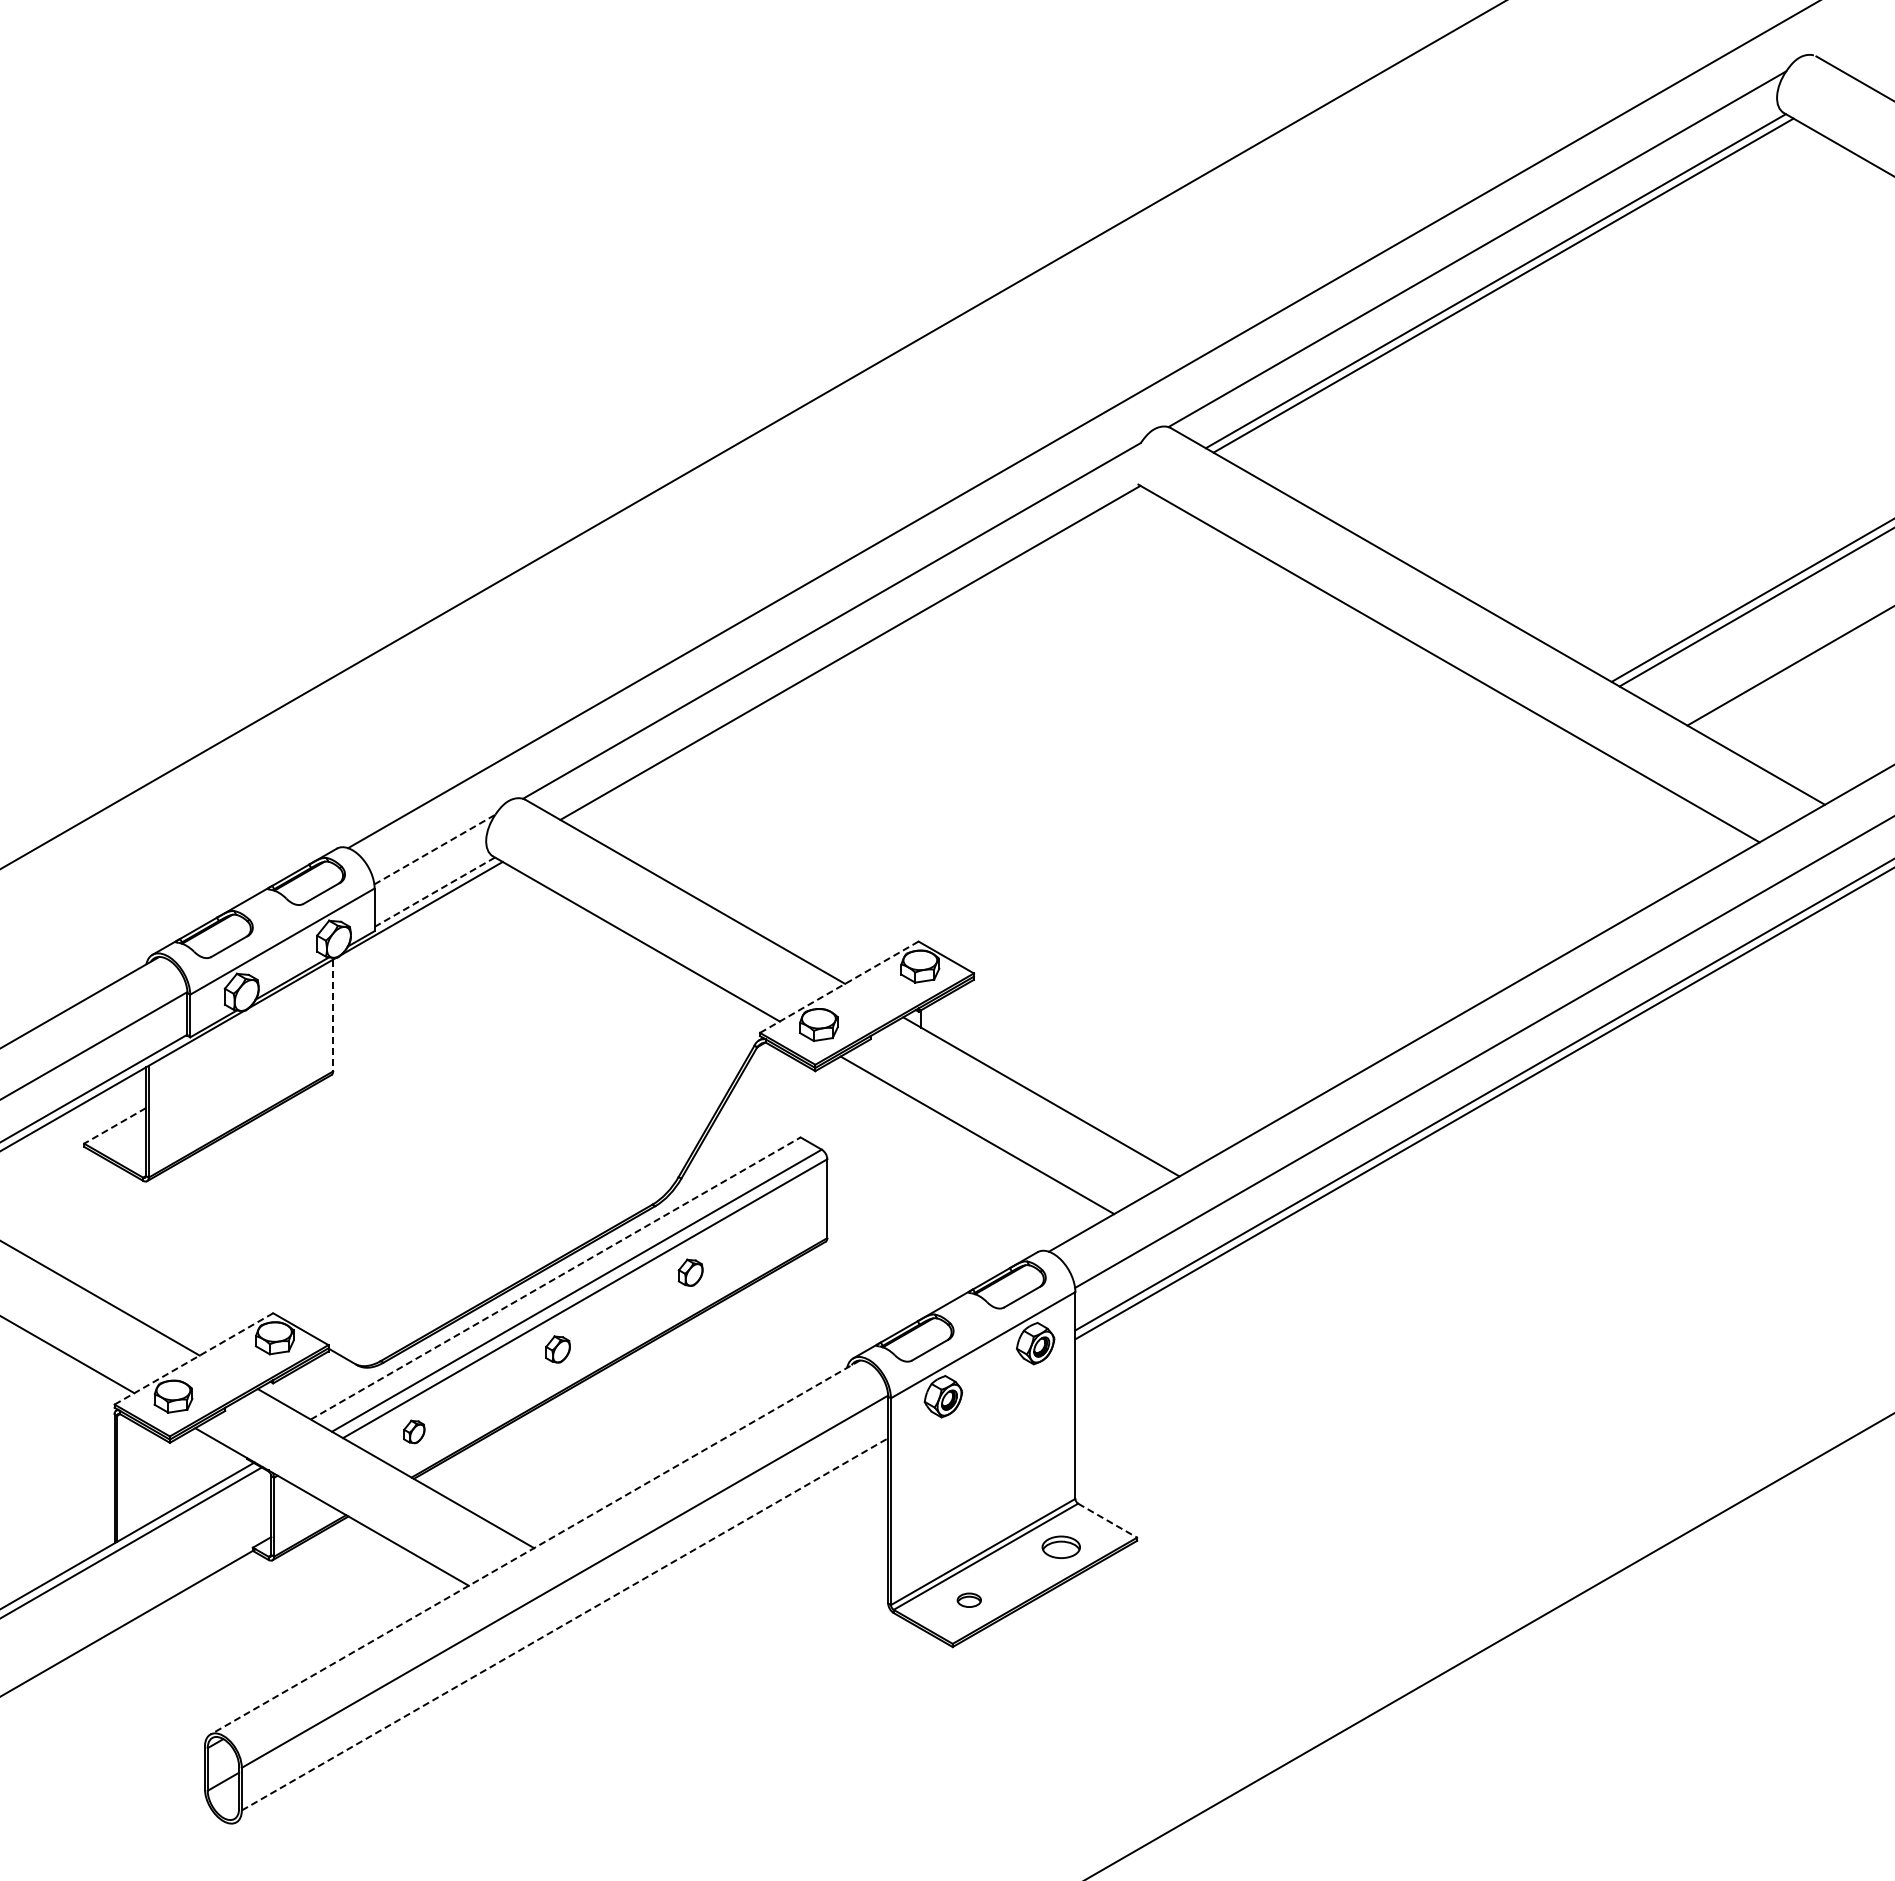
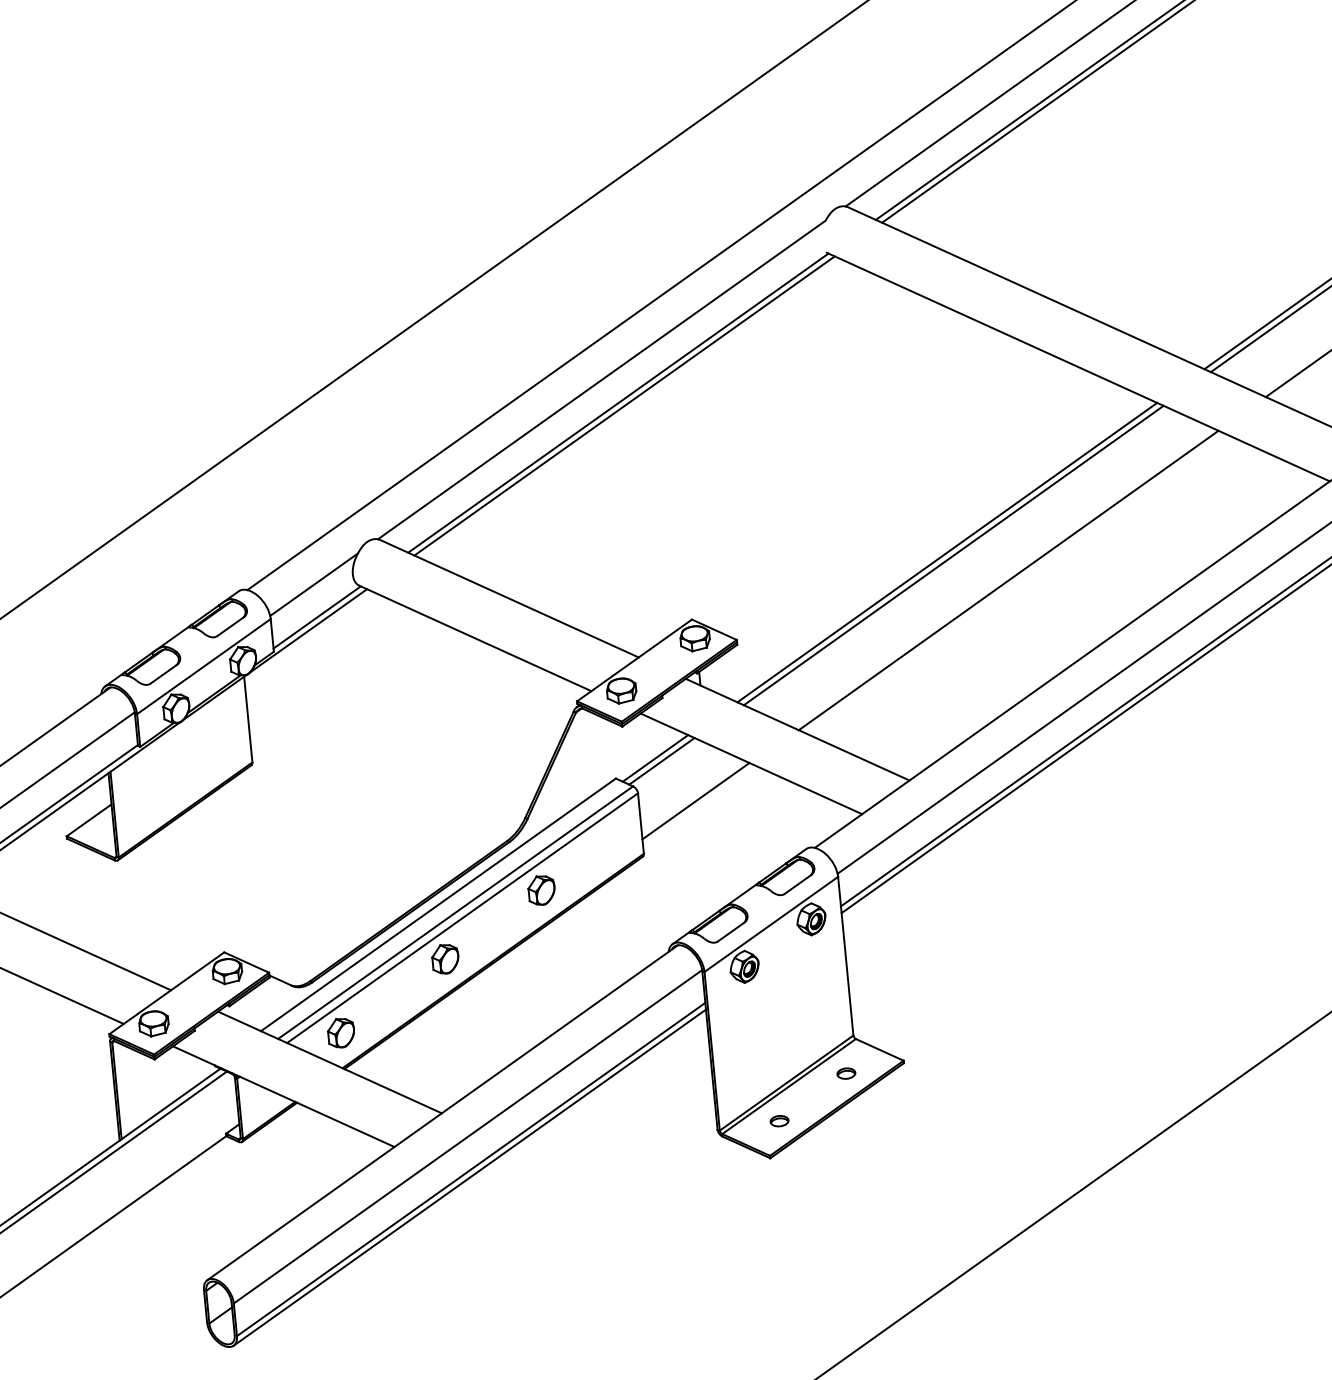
line: (858, 657) -> (624, 406), added
line: (434, 849) -> (313, 584), dashed -> solid
line: (1256, 886) -> (947, 552), added
line: (1264, 891) -> (953, 555), added
line: (434, 892) -> (316, 617), dashed -> solid
line: (1332, 930) -> (1008, 580), added
line: (839, 987) -> (634, 660), dashed -> solid
line: (333, 1015) -> (248, 719), dashed -> solid
line: (854, 1116) -> (655, 758), added
line: (862, 1120) -> (662, 760), added
line: (115, 1125) -> (89, 820), dashed -> solid
line: (901, 1176) -> (696, 801), added
part: (690, 1272) -> (541, 890), size x1.43
line: (555, 1278) -> (438, 904), dashed -> solid
part: (557, 1349) -> (445, 959), size x1.43
line: (193, 1358) -> (166, 992), dashed -> solid
part: (414, 1431) -> (341, 1032), size x1.67
line: (1108, 1520) -> (880, 1049), dashed -> solid
part: (1061, 1546) -> (846, 1073), size x0.62
line: (535, 1547) -> (442, 1112), dashed -> solid
line: (565, 1624) -> (471, 1169), dashed -> solid
line: (562, 1634) -> (469, 1177), added

